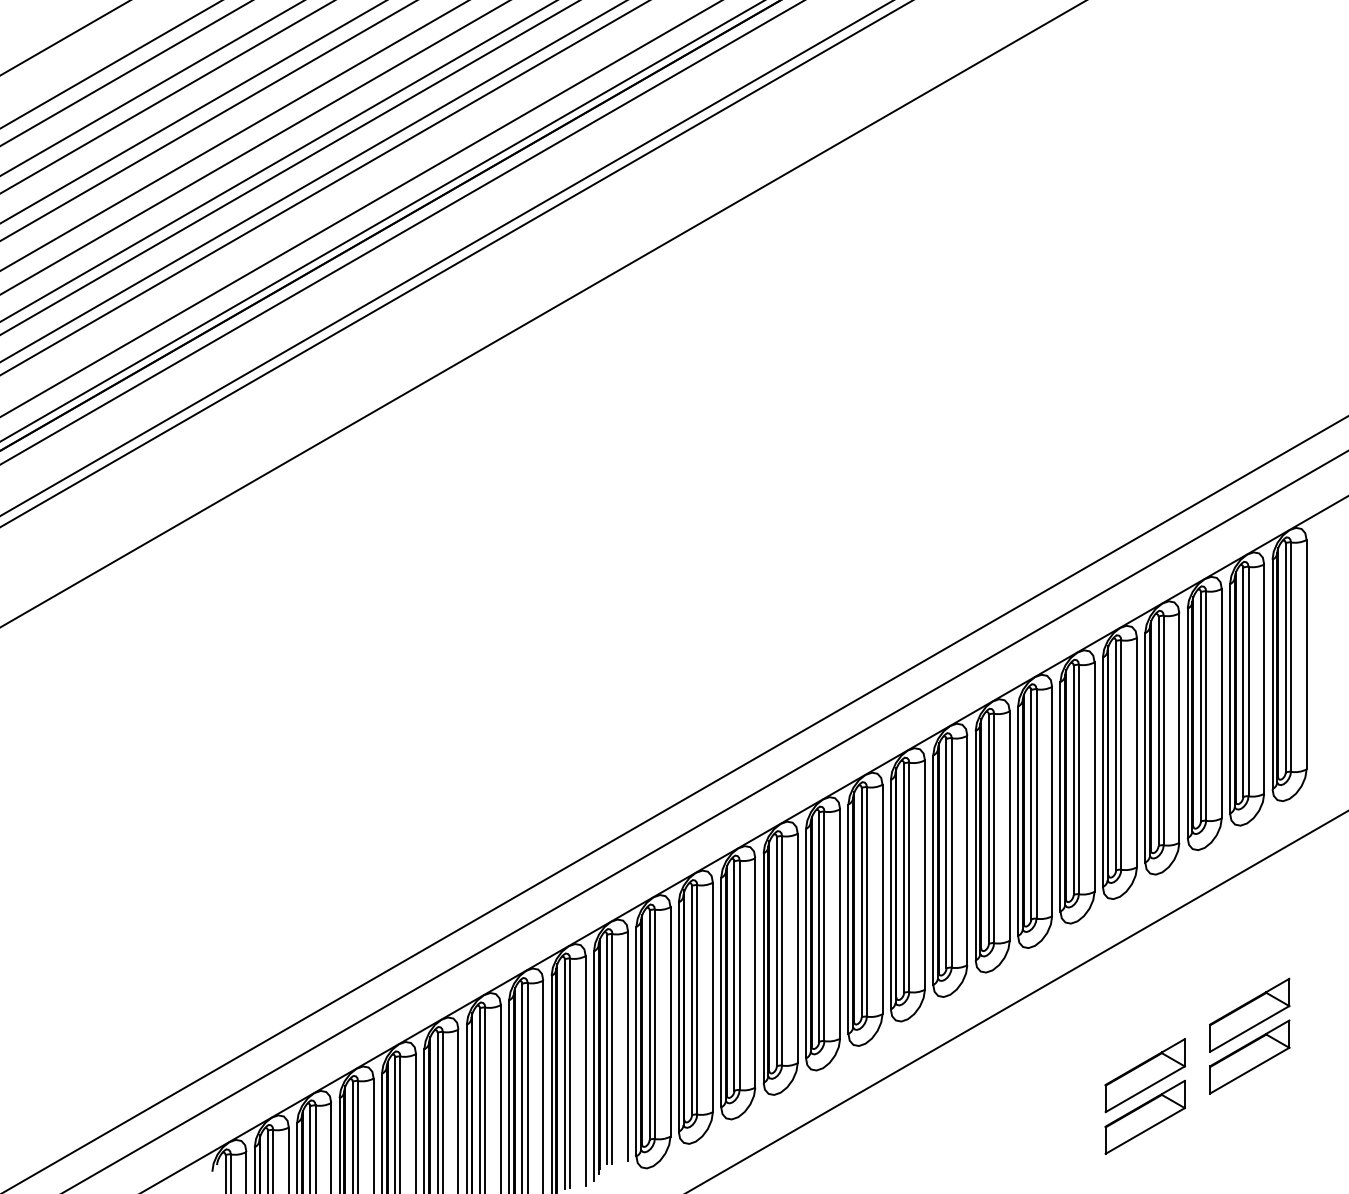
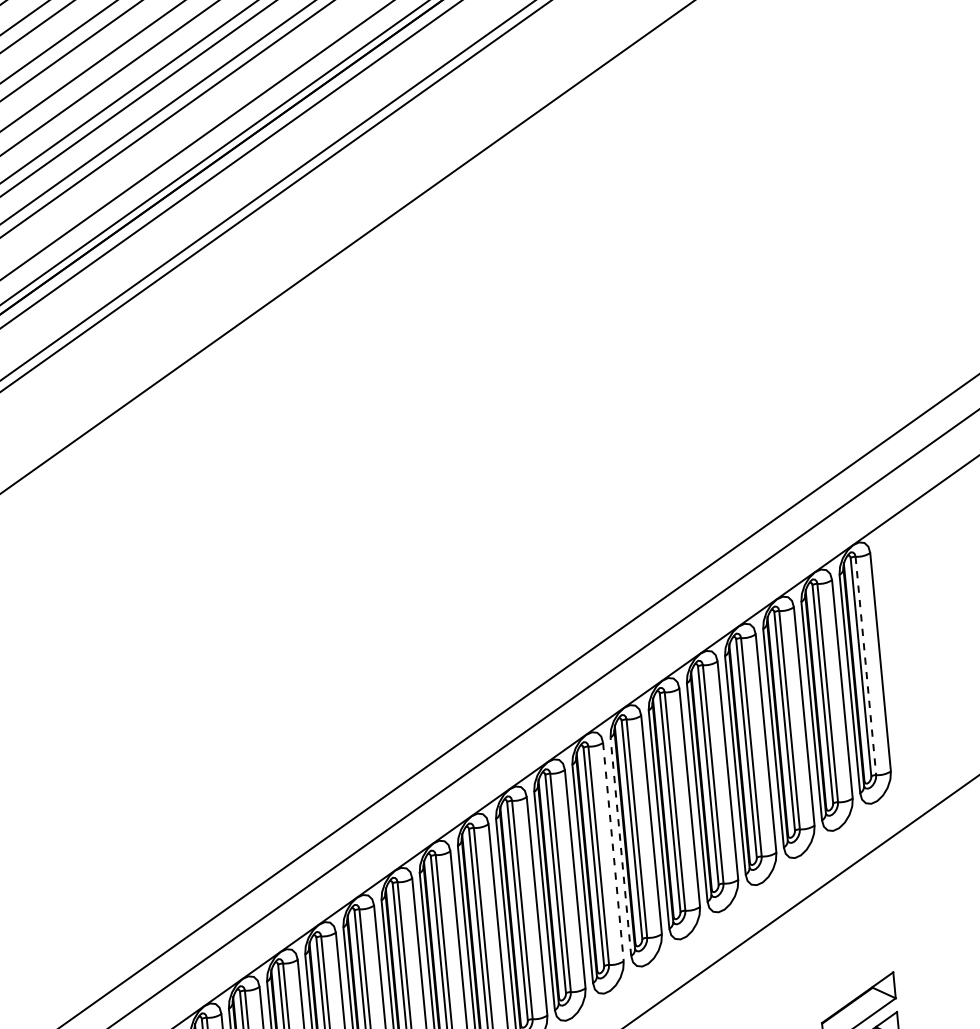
line: (1290, 657) -> (865, 666), solid -> dashed
line: (1018, 821) -> (621, 846), solid -> dashed
line: (1009, 826) -> (613, 852), solid -> dashed

